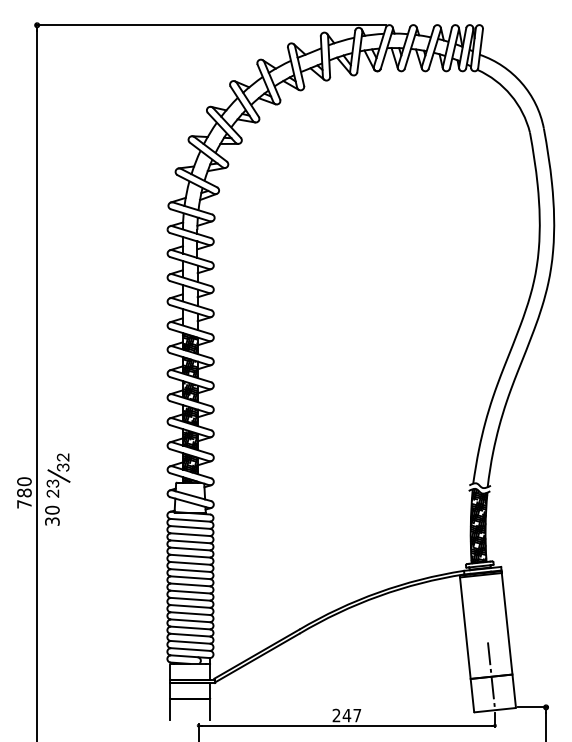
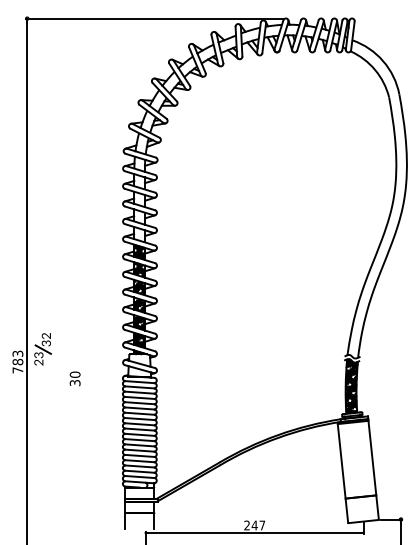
text: (24, 481) -> (17, 353), 780 -> 783
text: (52, 515) -> (75, 378), moved
line: (491, 675) -> (360, 496), removed

